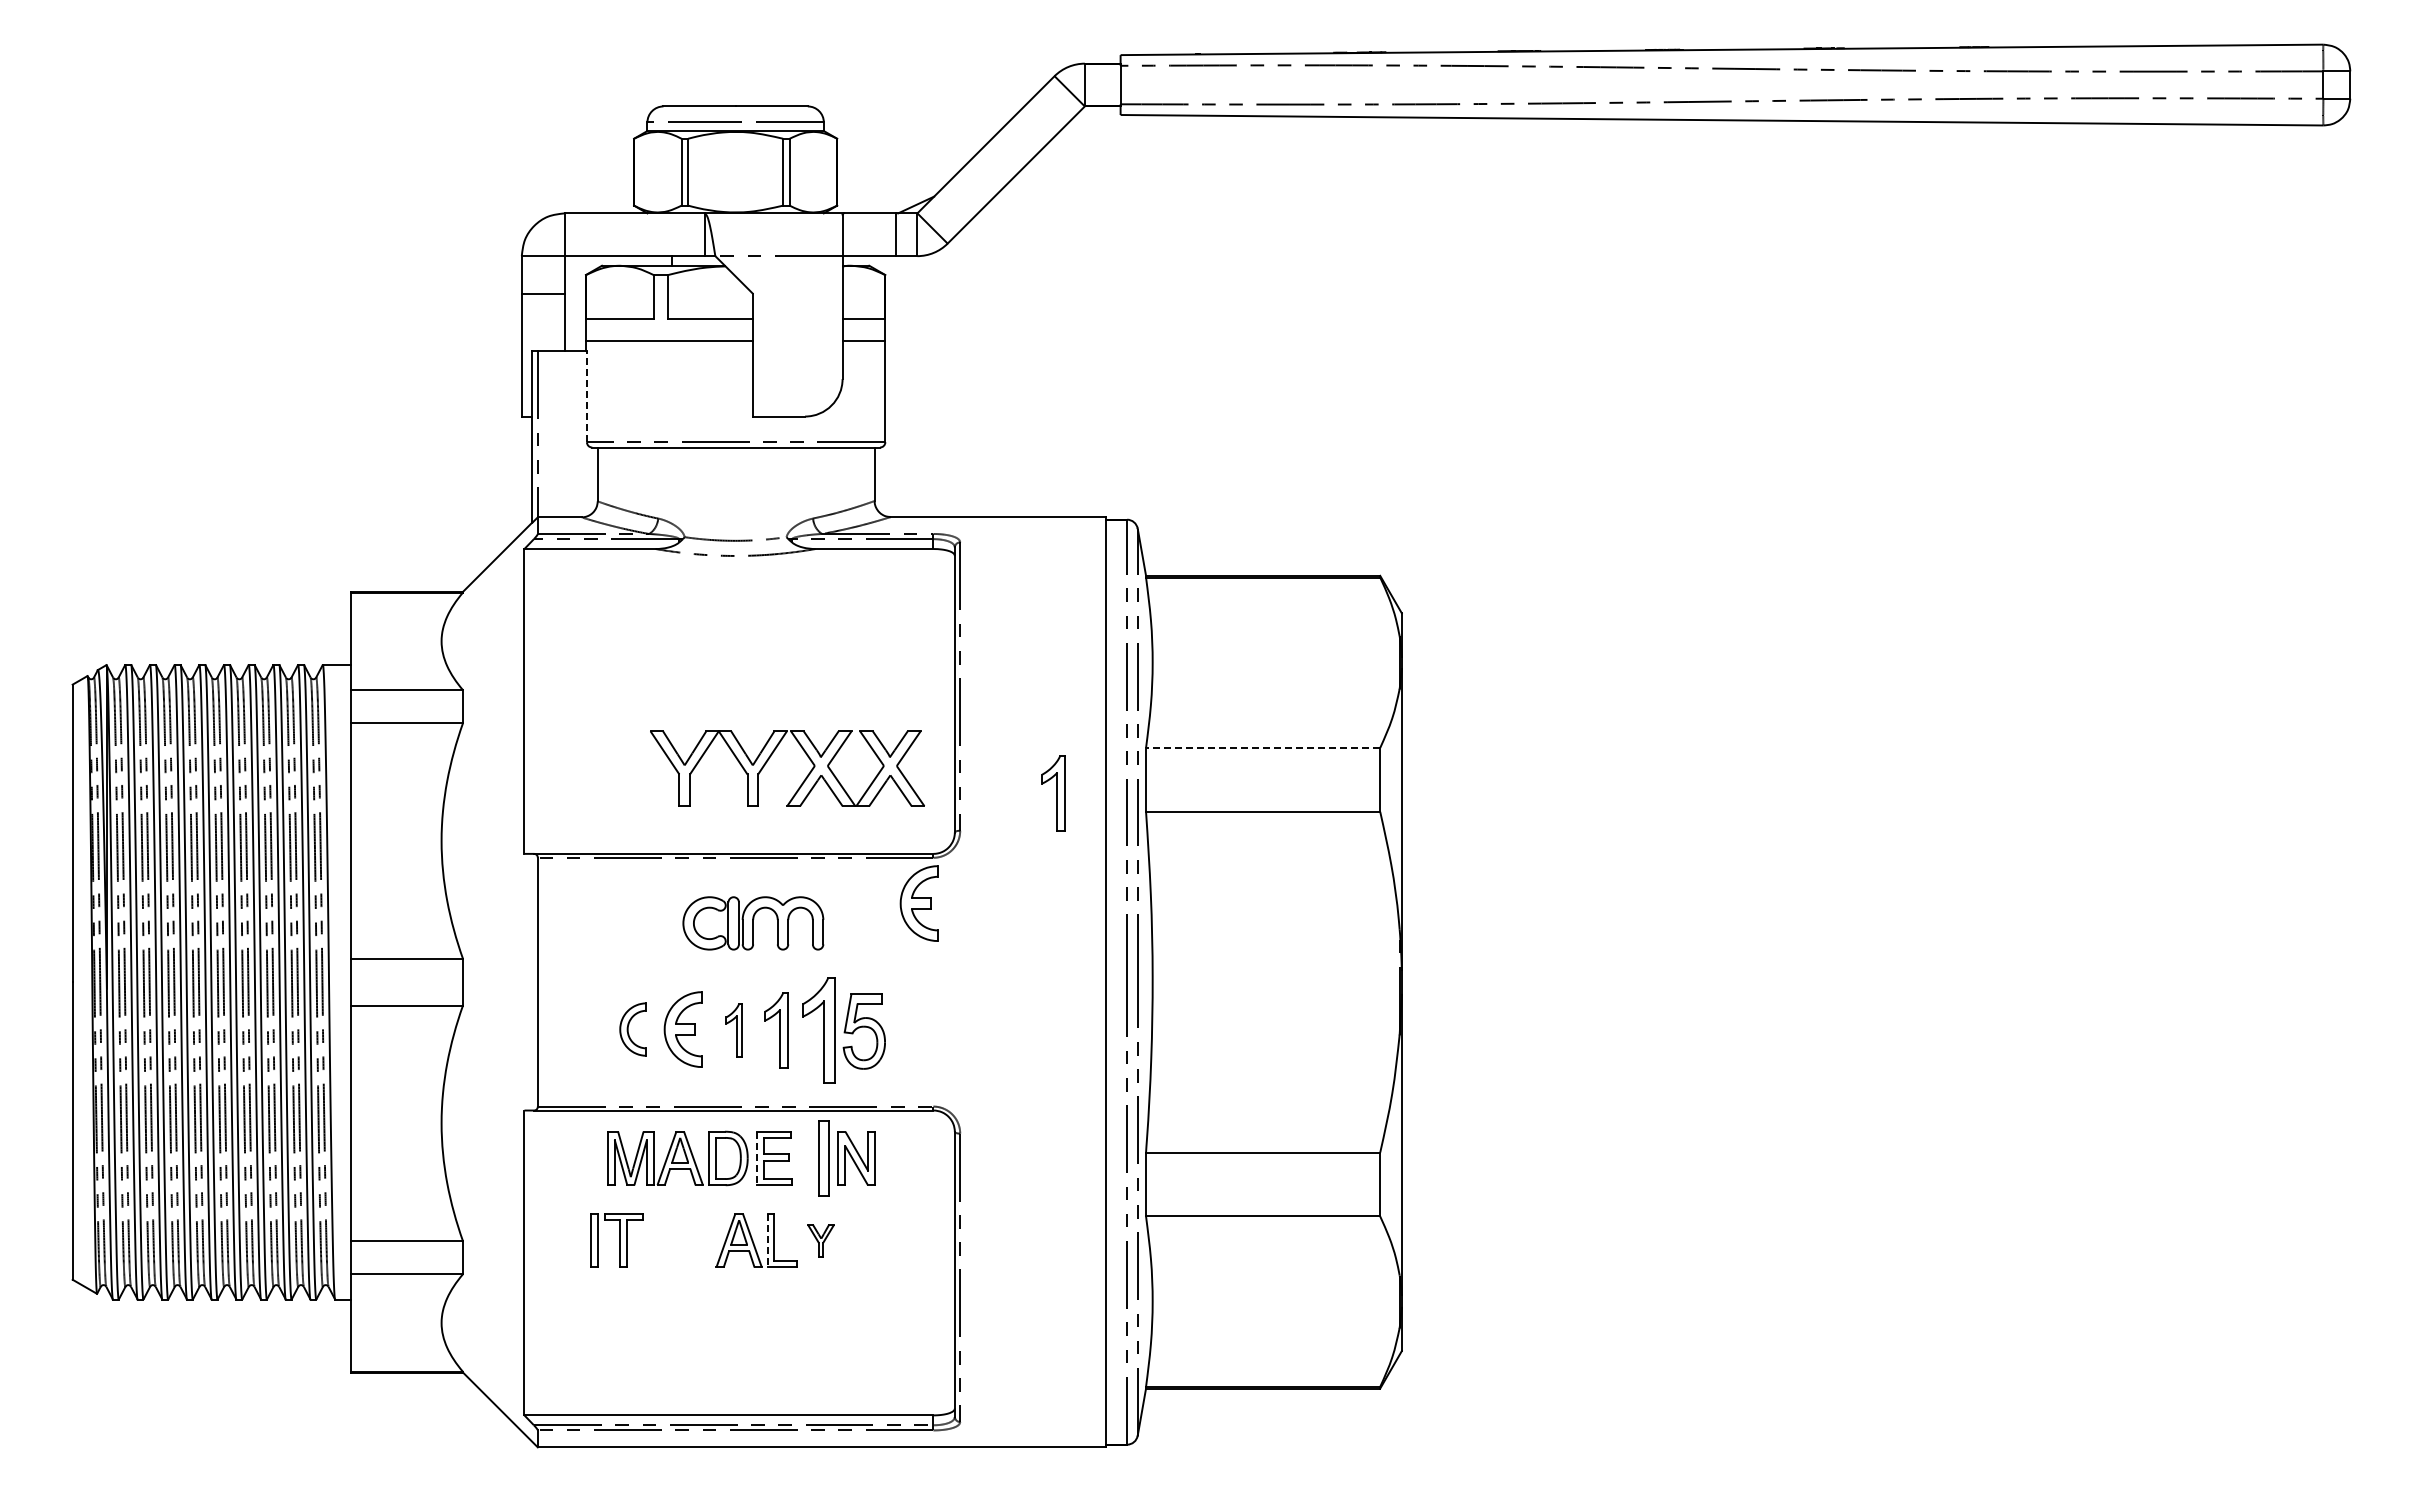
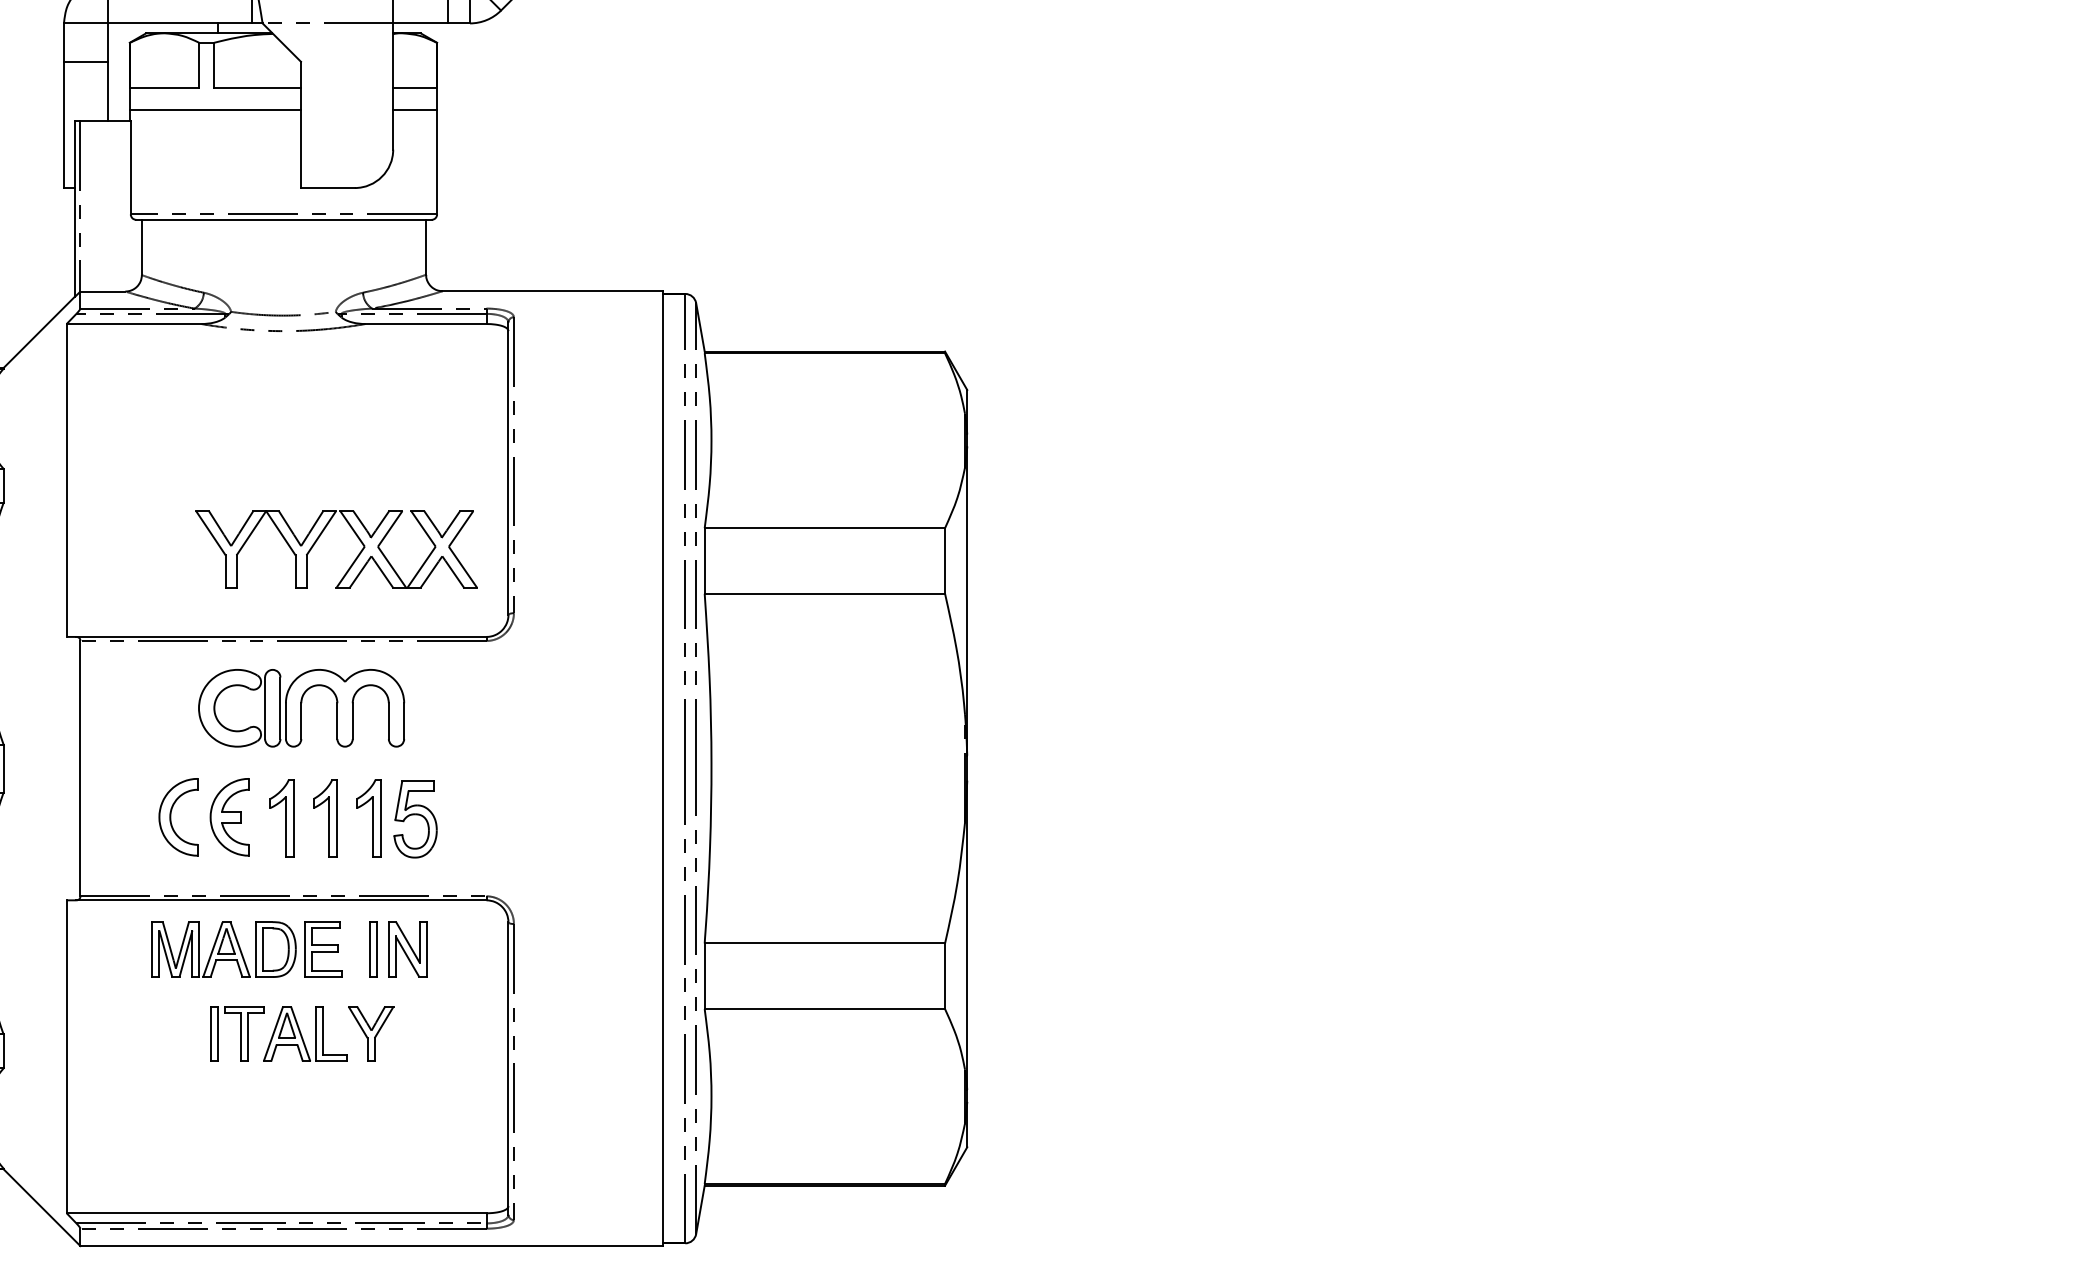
line: (586, 396) -> (130, 167), dashed -> solid
line: (1262, 747) -> (824, 527), dashed -> solid
part: (1053, 793) -> (609, 574), removed
part: (918, 903) -> (471, 687), removed
part: (753, 923) -> (301, 708), size x1.43
part: (632, 1029) -> (177, 817), size x1.43
part: (734, 1030) -> (282, 818), size x1.43
part: (818, 1030) -> (368, 818), size x0.71
line: (756, 1158) -> (304, 949), dashed -> solid
part: (823, 1158) -> (373, 949), size x0.71
part: (616, 1240) -> (237, 1033), moved
line: (767, 1240) -> (316, 1033), dashed -> solid
part: (820, 1240) -> (370, 1033), size x1.67

